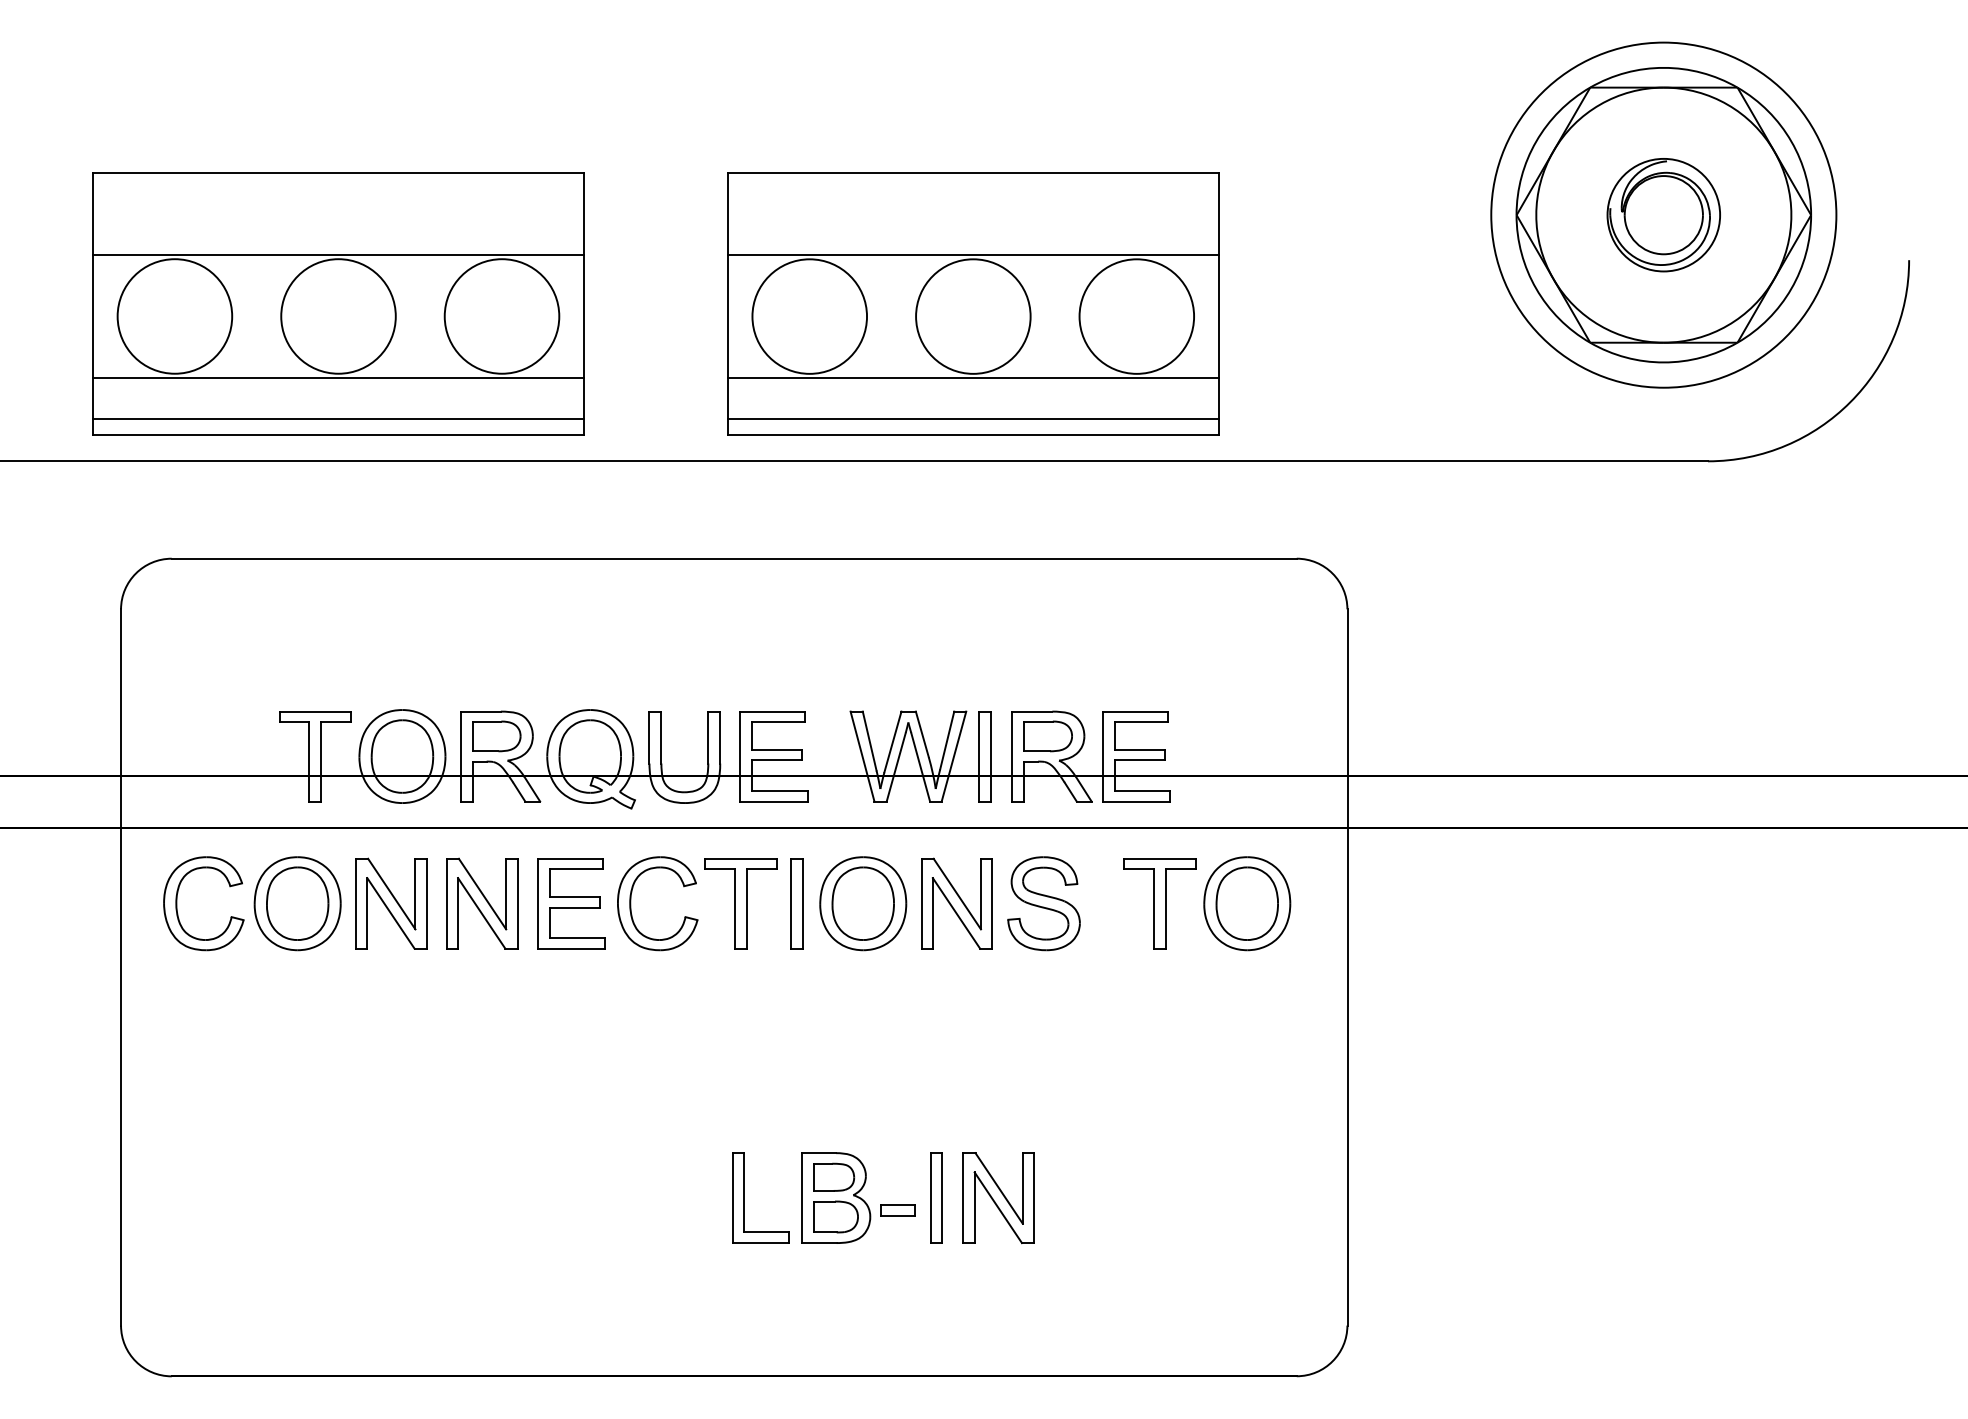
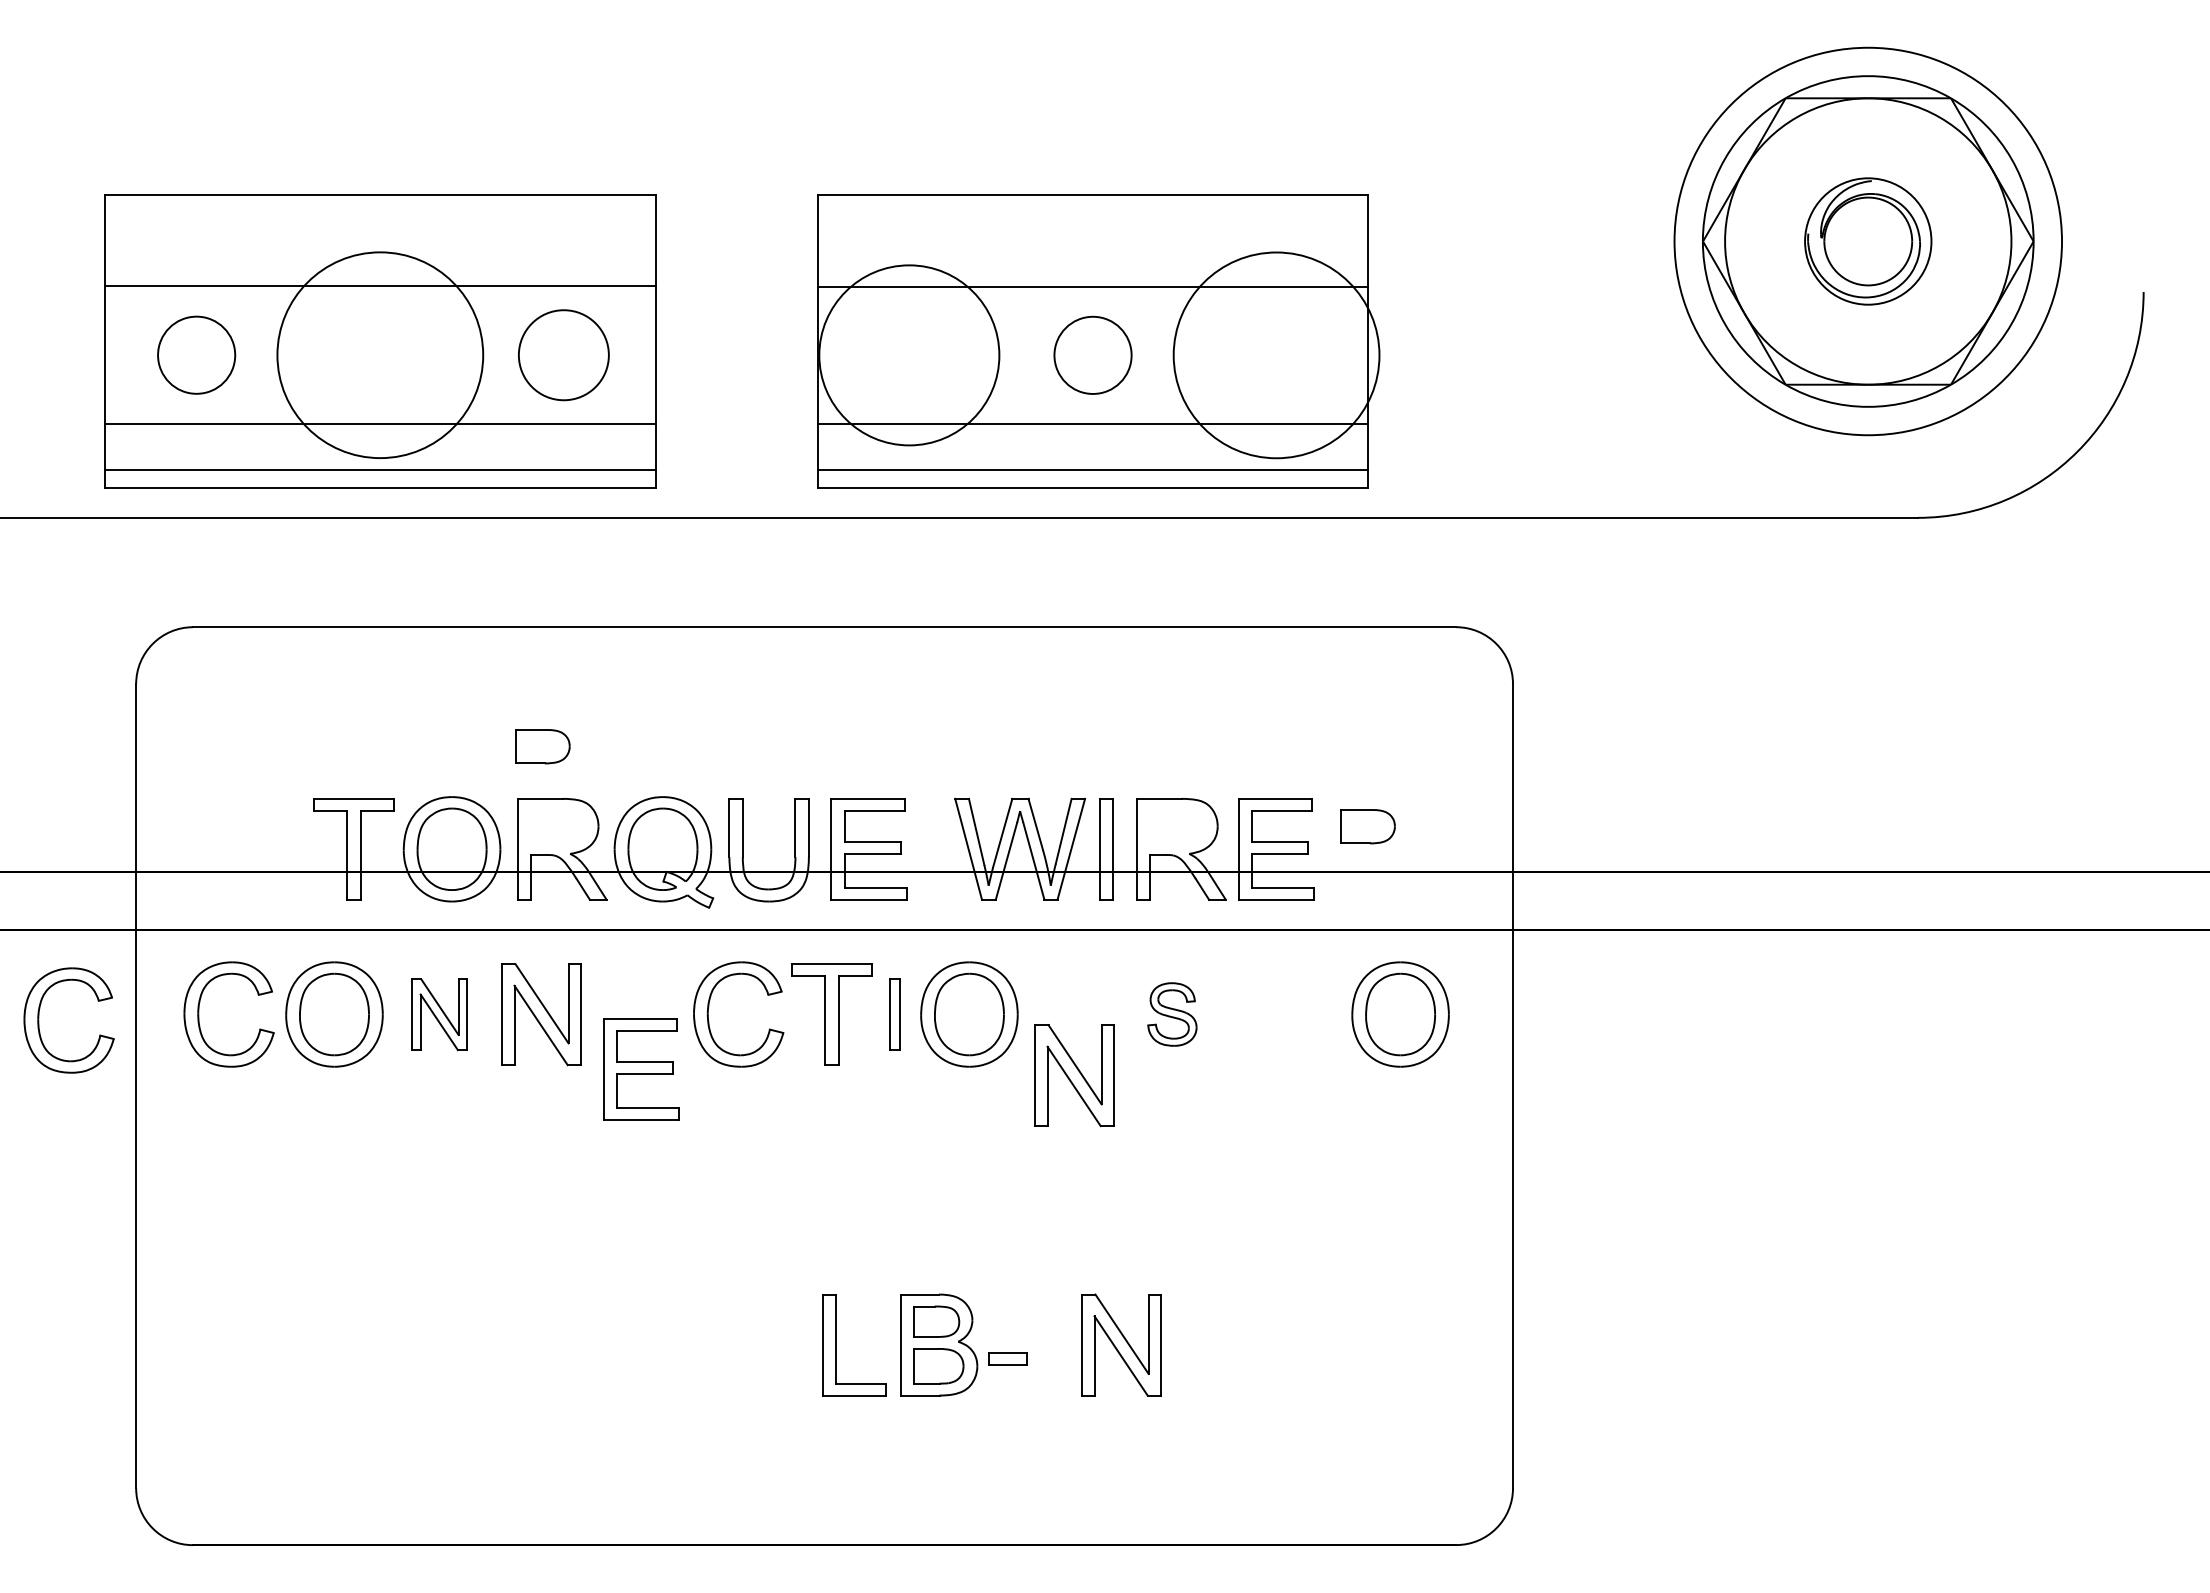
circle: (174, 315) -> (196, 354), size x0.6
circle: (338, 315) -> (380, 354), size x1.6
circle: (501, 315) -> (563, 354), size x0.7
circle: (809, 316) -> (909, 355), size x1.4
circle: (972, 316) -> (1092, 355), size x0.6
circle: (1136, 316) -> (1276, 355), size x1.6
part: (496, 736) -> (542, 746), moved
part: (1047, 736) -> (1367, 826), moved
part: (391, 903) -> (439, 1014), size x0.7
part: (571, 903) -> (641, 1069), moved
part: (796, 903) -> (894, 1014), size x0.7
part: (956, 903) -> (1074, 1075), moved
part: (1044, 903) -> (1172, 1014), size x0.6
part: (1159, 903) -> (1302, 1014), removed
part: (34, 909) -> (39, 1020), added
part: (936, 1198) -> (1051, 1345), removed

